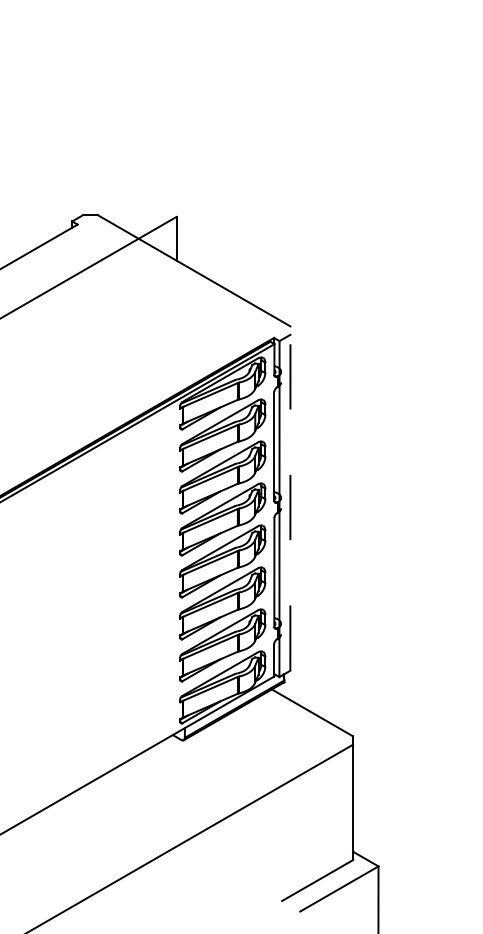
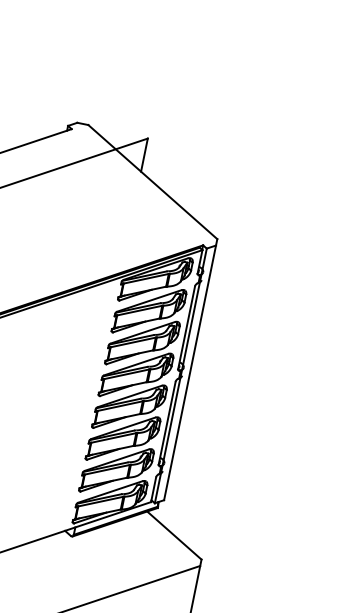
line: (290, 498) -> (190, 369), dashed -> solid

